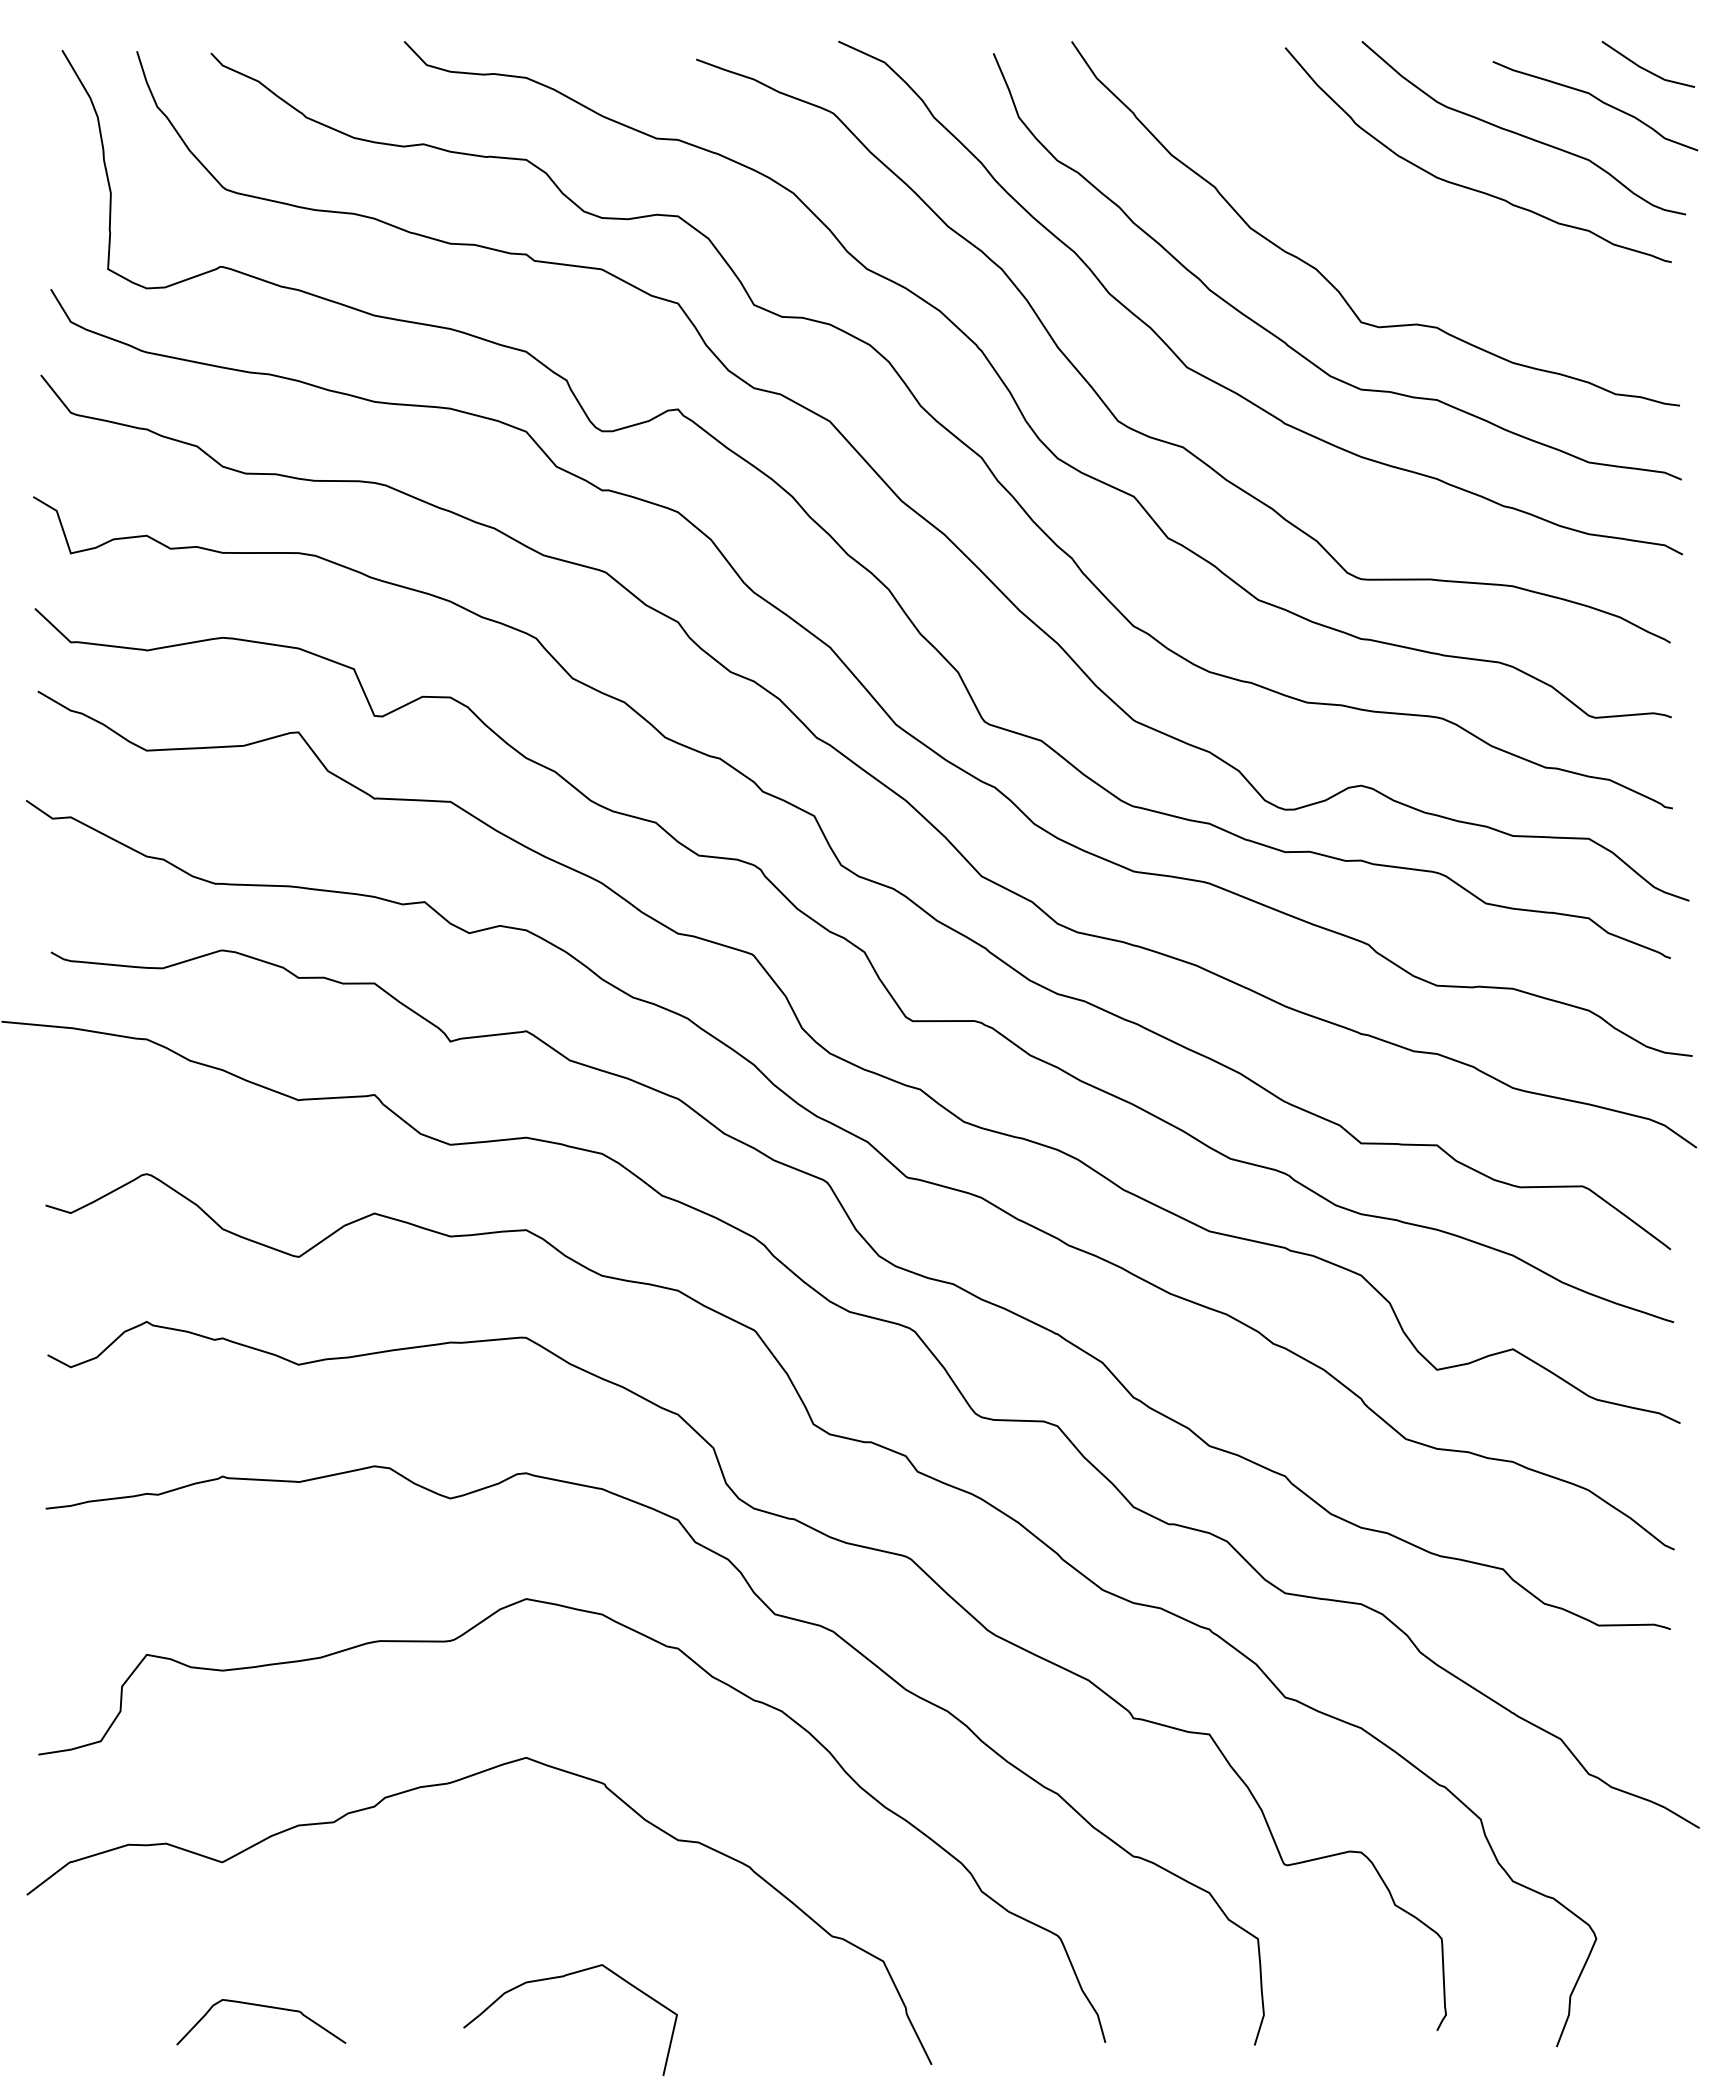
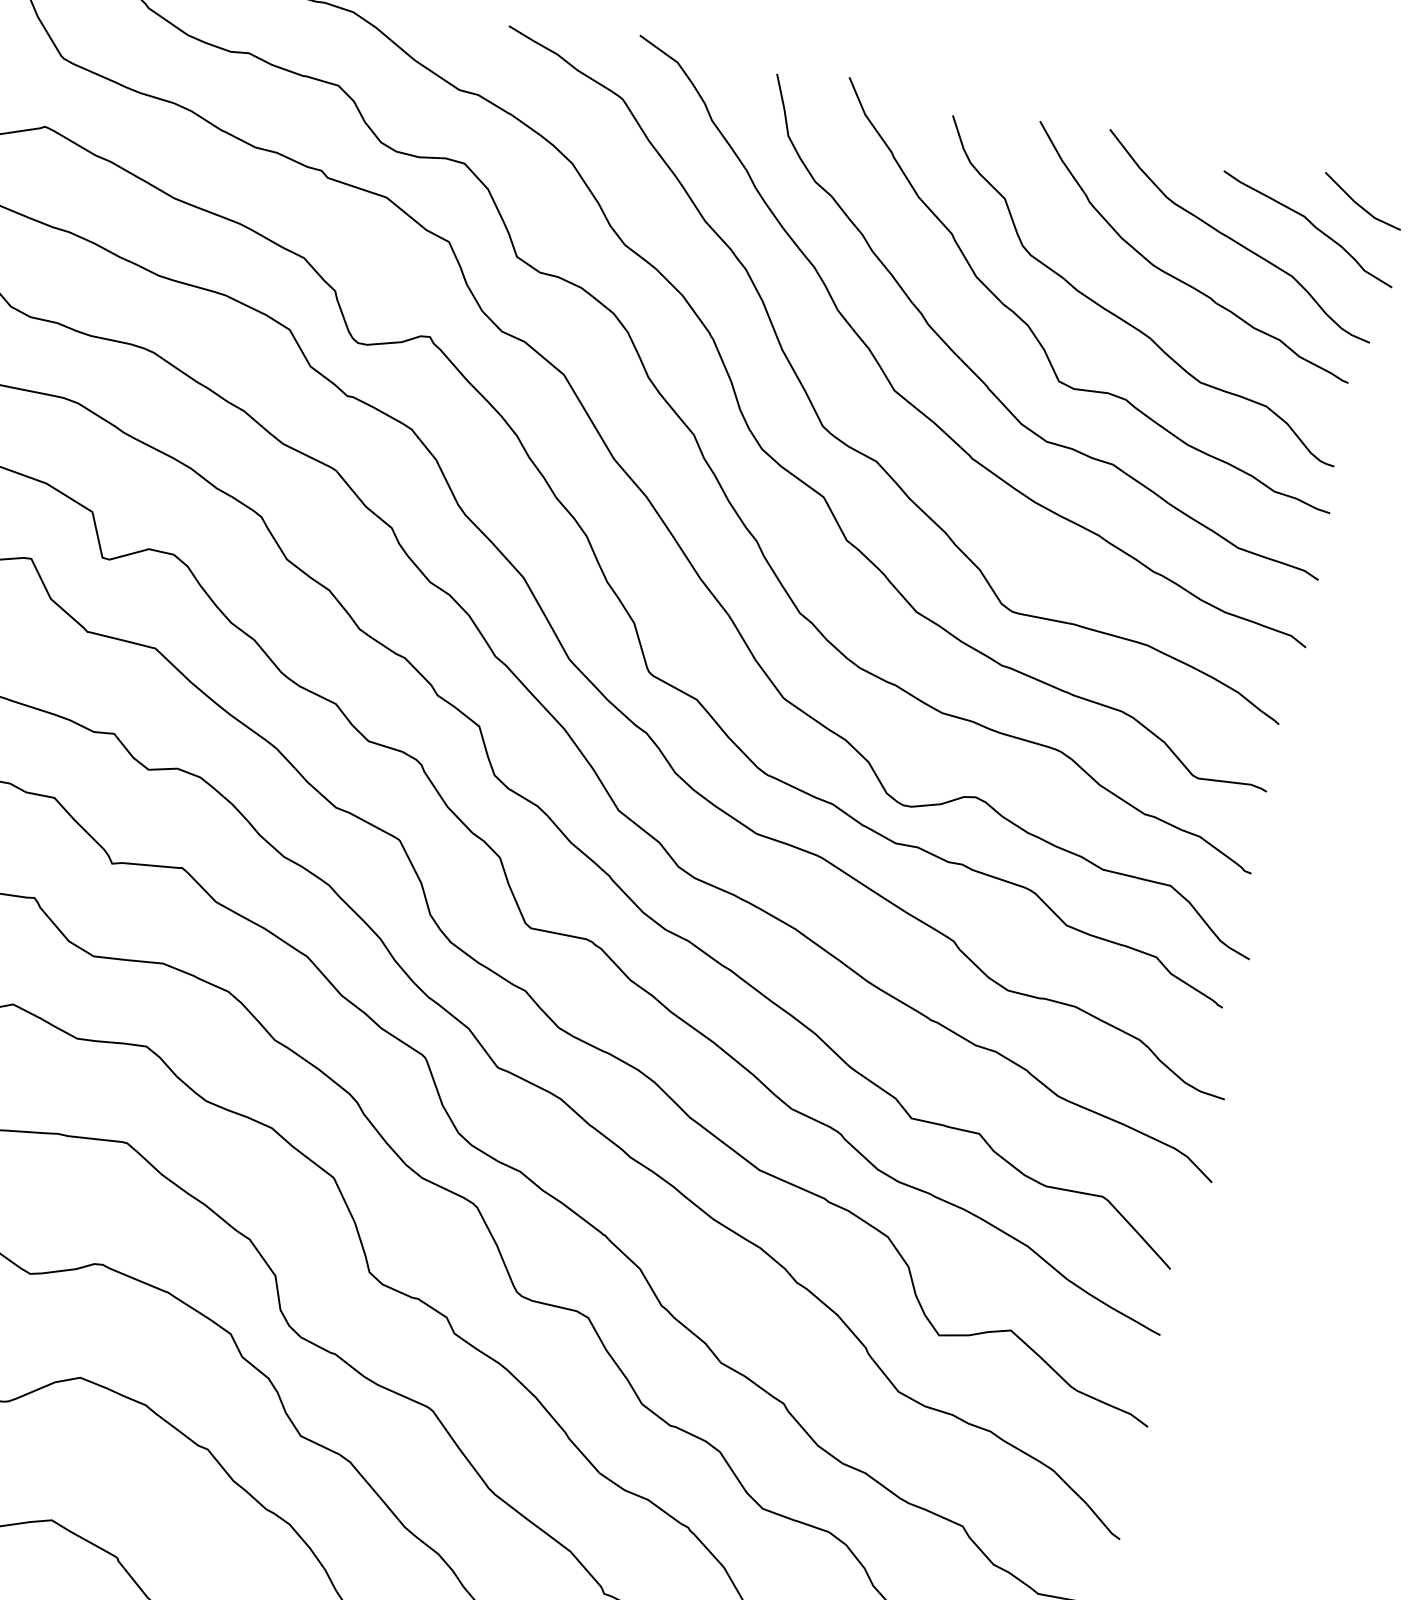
curve: (1418, 242) -> (1124, 319), added

